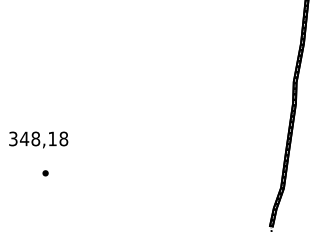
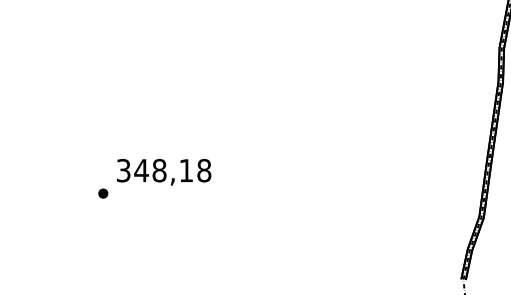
text: (38, 139) -> (163, 171), moved

